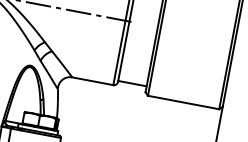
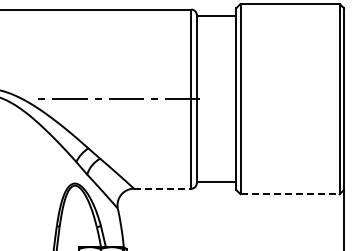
line: (92, 81) -> (162, 188), solid -> dashed
line: (183, 102) -> (290, 194), solid -> dashed

